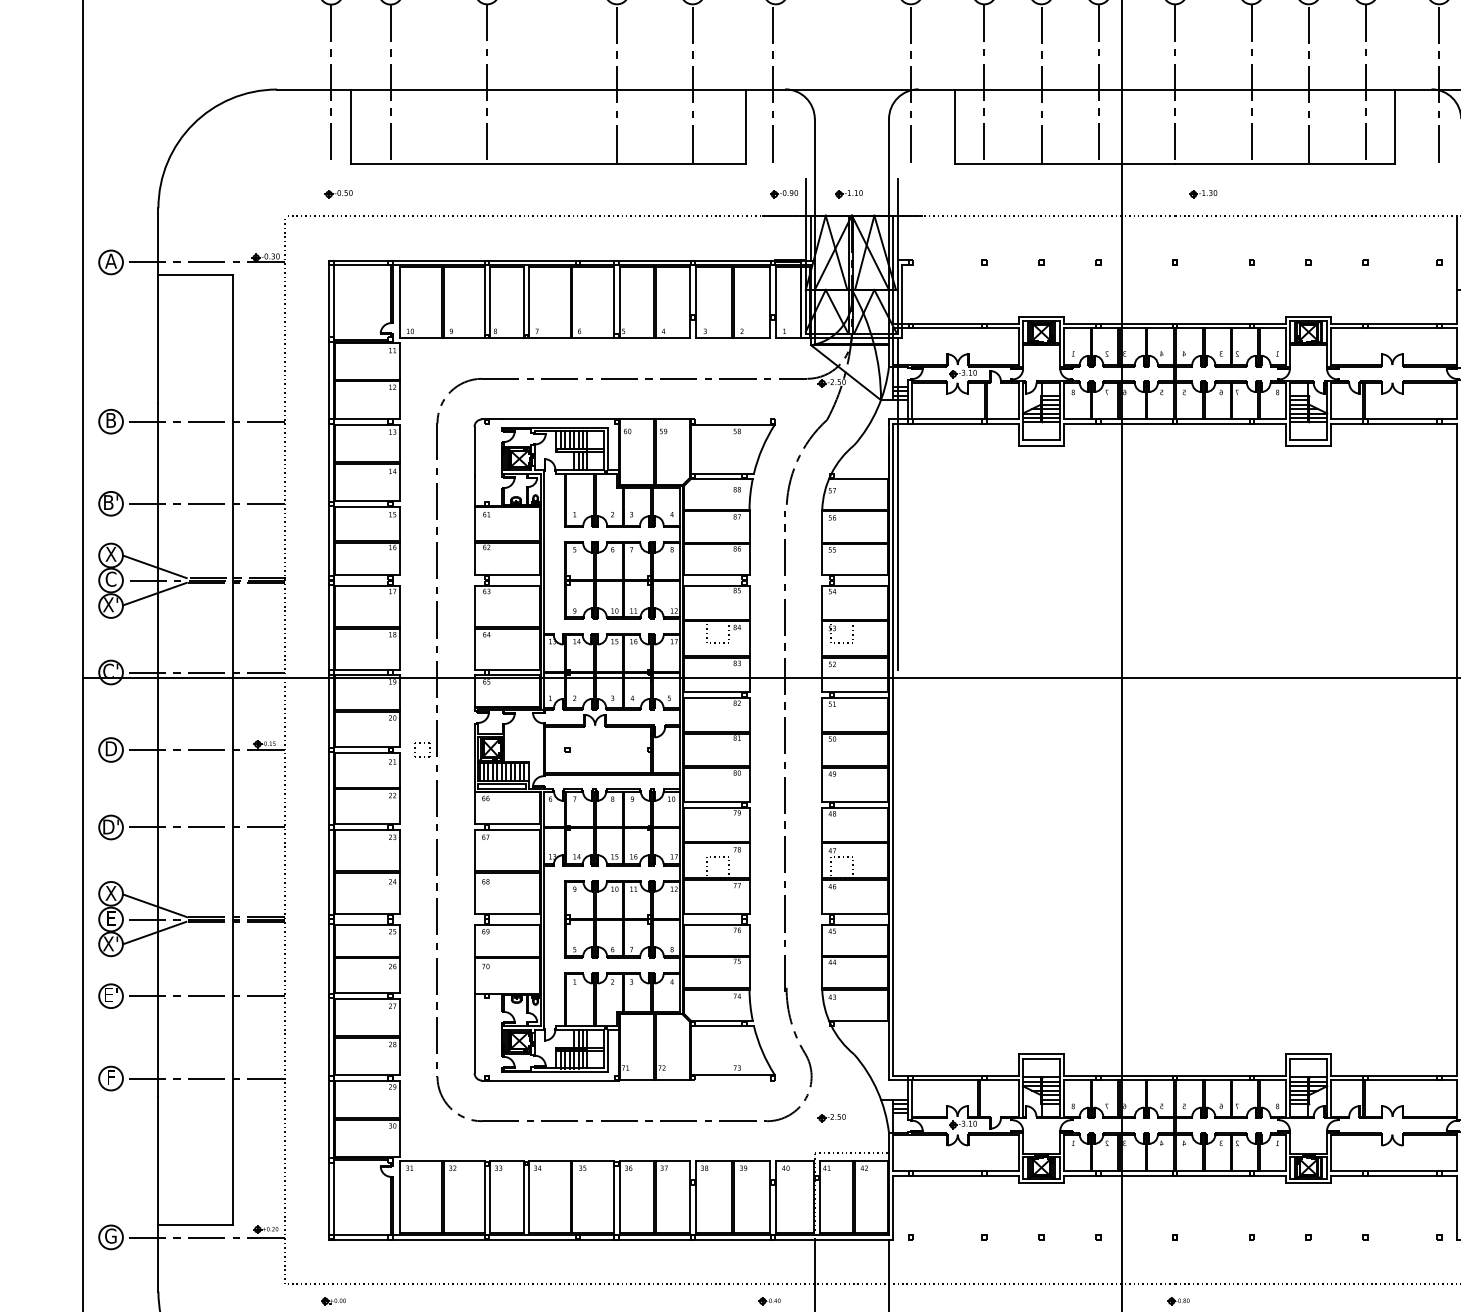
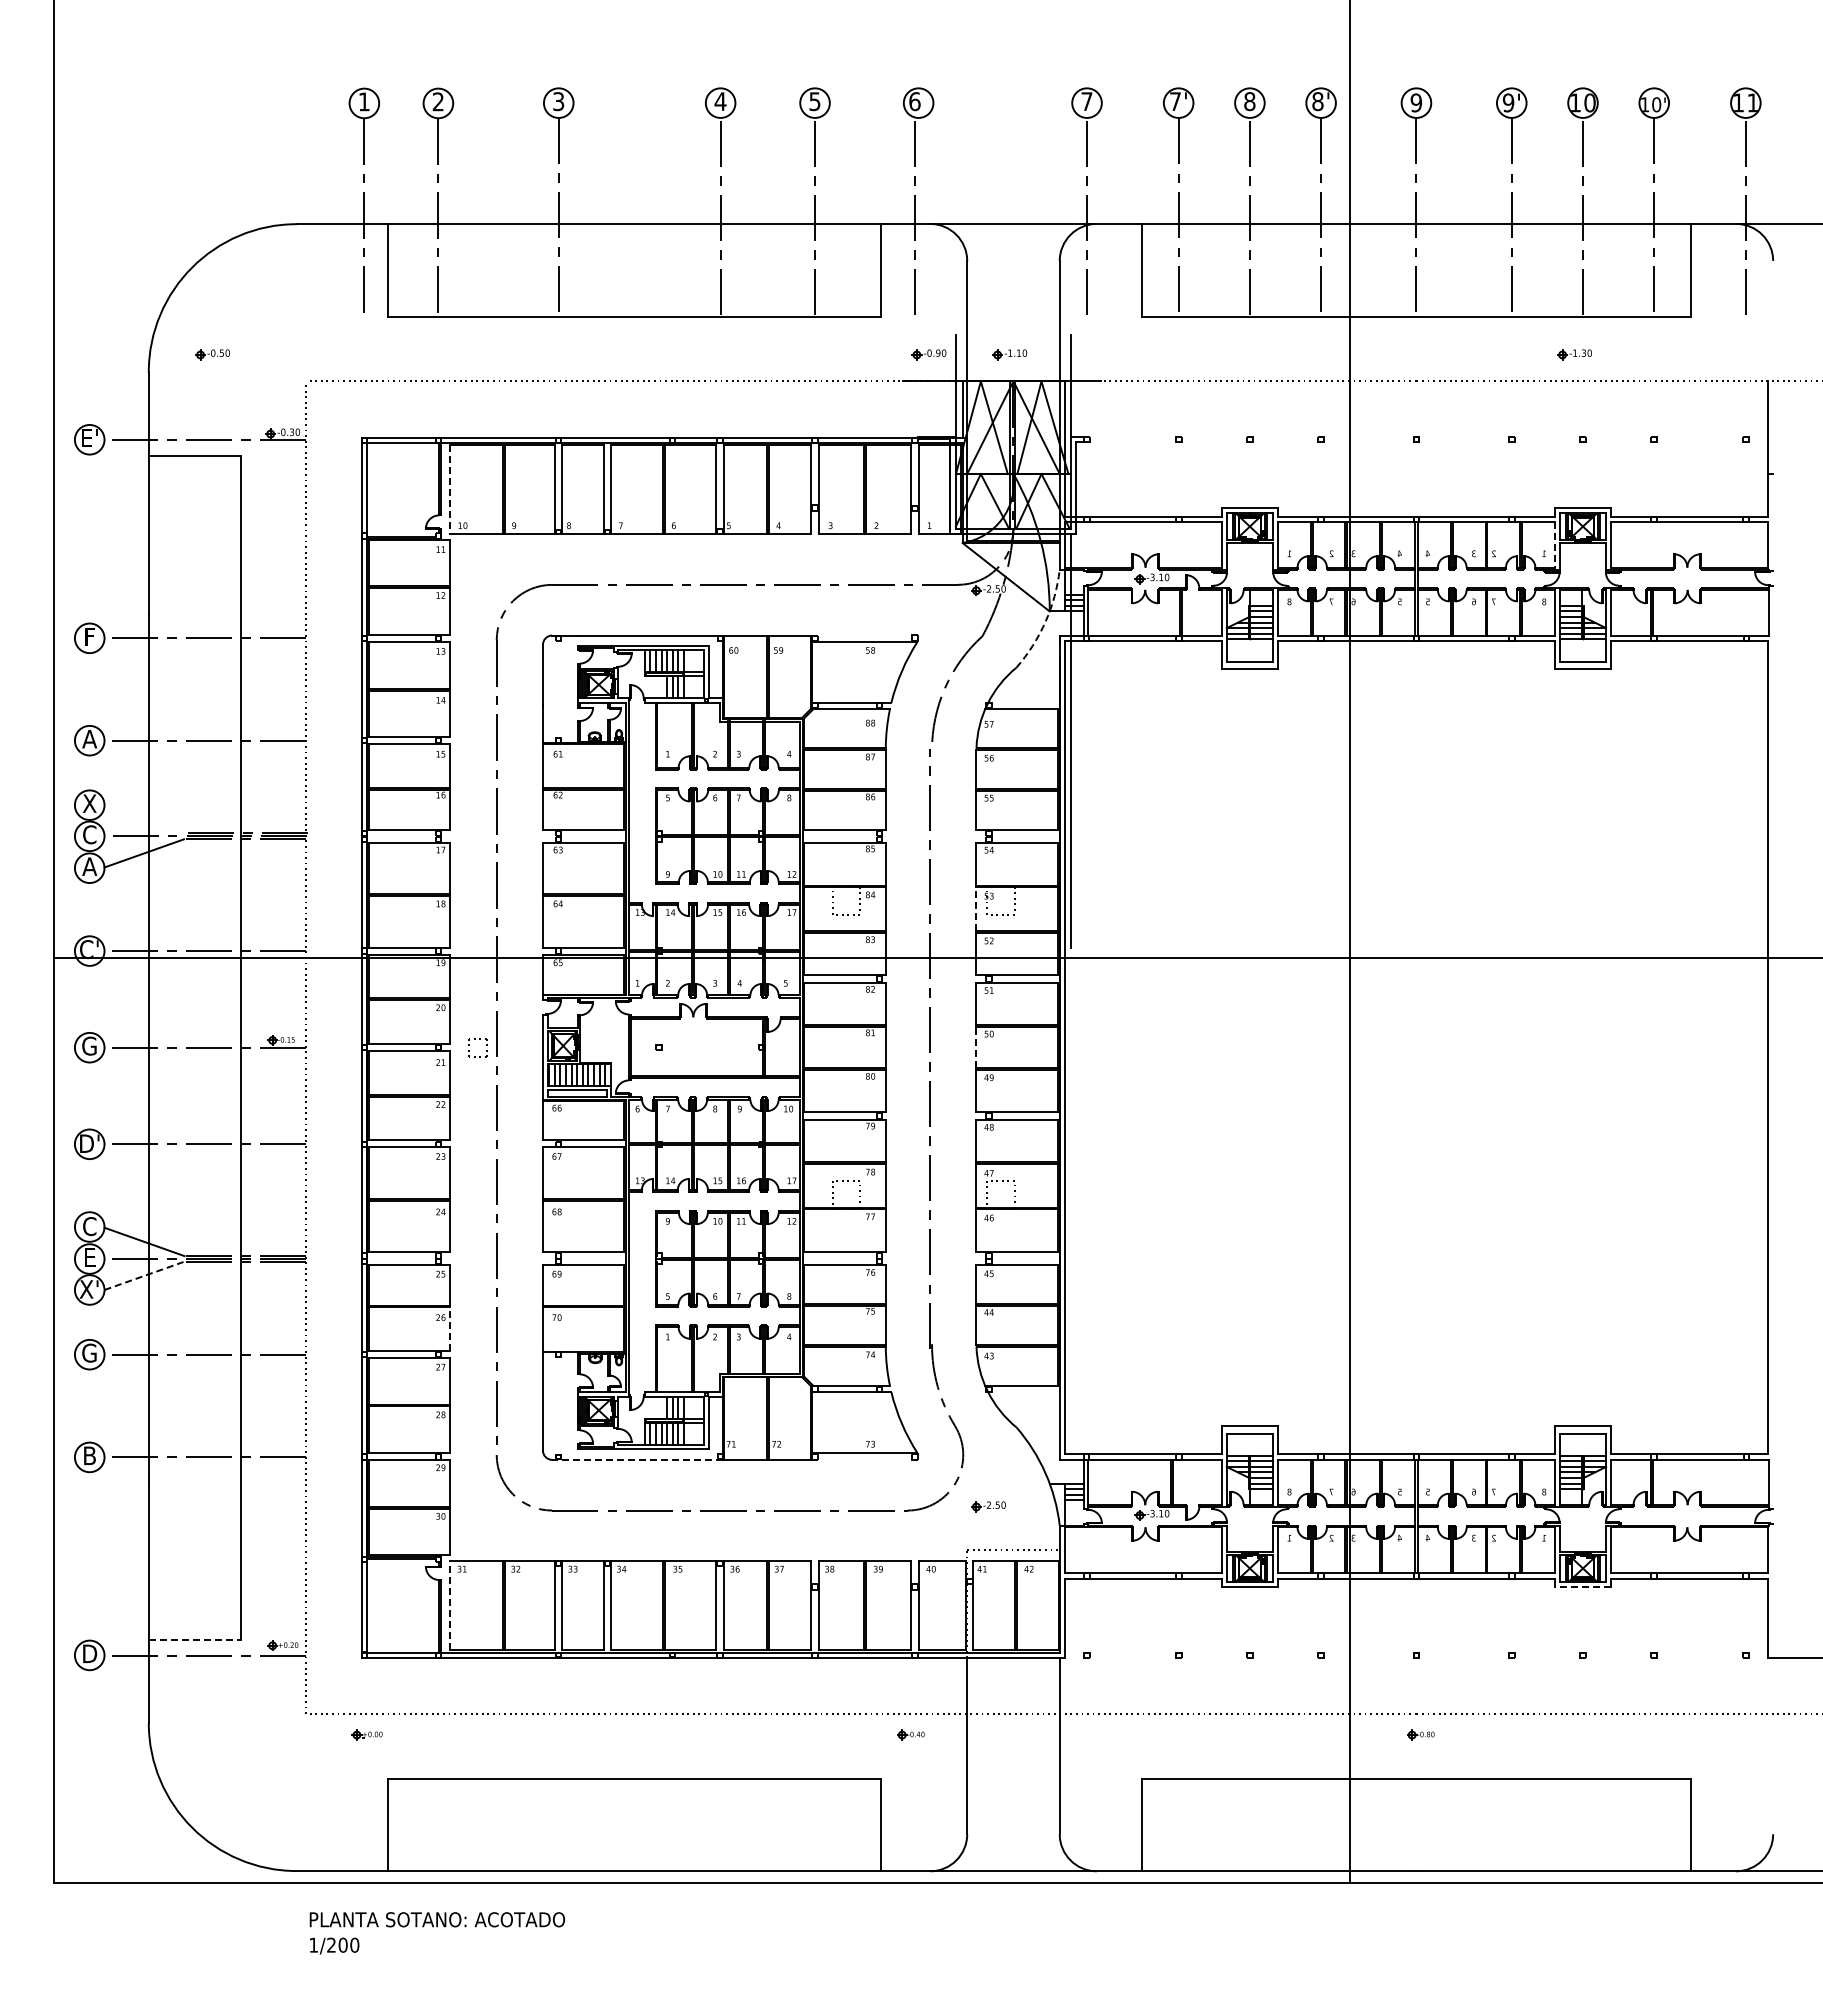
part: (338, 194) -> (212, 354), moved
part: (1203, 194) -> (1574, 354), moved
text: (110, 261) -> (89, 438), A -> E'
line: (400, 302) -> (450, 489), solid -> dashed
line: (1286, 346) -> (1555, 544), solid -> dashed
arc: (877, 408) -> (1045, 621), solid -> dashed
text: (110, 420) -> (89, 636), B -> F
text: (110, 502) -> (89, 739), B' -> A
line: (155, 566) -> (144, 819), removed
text: (110, 604) -> (88, 866), X' -> A
line: (822, 639) -> (976, 909), solid -> dashed
text: (110, 748) -> (89, 1045), D -> G
line: (822, 749) -> (976, 1047), solid -> dashed
text: (110, 893) -> (89, 1226), X -> C
line: (155, 933) -> (144, 1276), solid -> dashed
line: (400, 976) -> (450, 1329), solid -> dashed
text: (110, 994) -> (89, 1352), E' -> G
text: (110, 1077) -> (89, 1455), F -> B
line: (550, 1080) -> (637, 1459), solid -> dashed
line: (1309, 1182) -> (1583, 1587), solid -> dashed
line: (400, 1197) -> (450, 1605), solid -> dashed
line: (195, 1224) -> (195, 1639), solid -> dashed
text: (110, 1235) -> (89, 1653), G -> D

